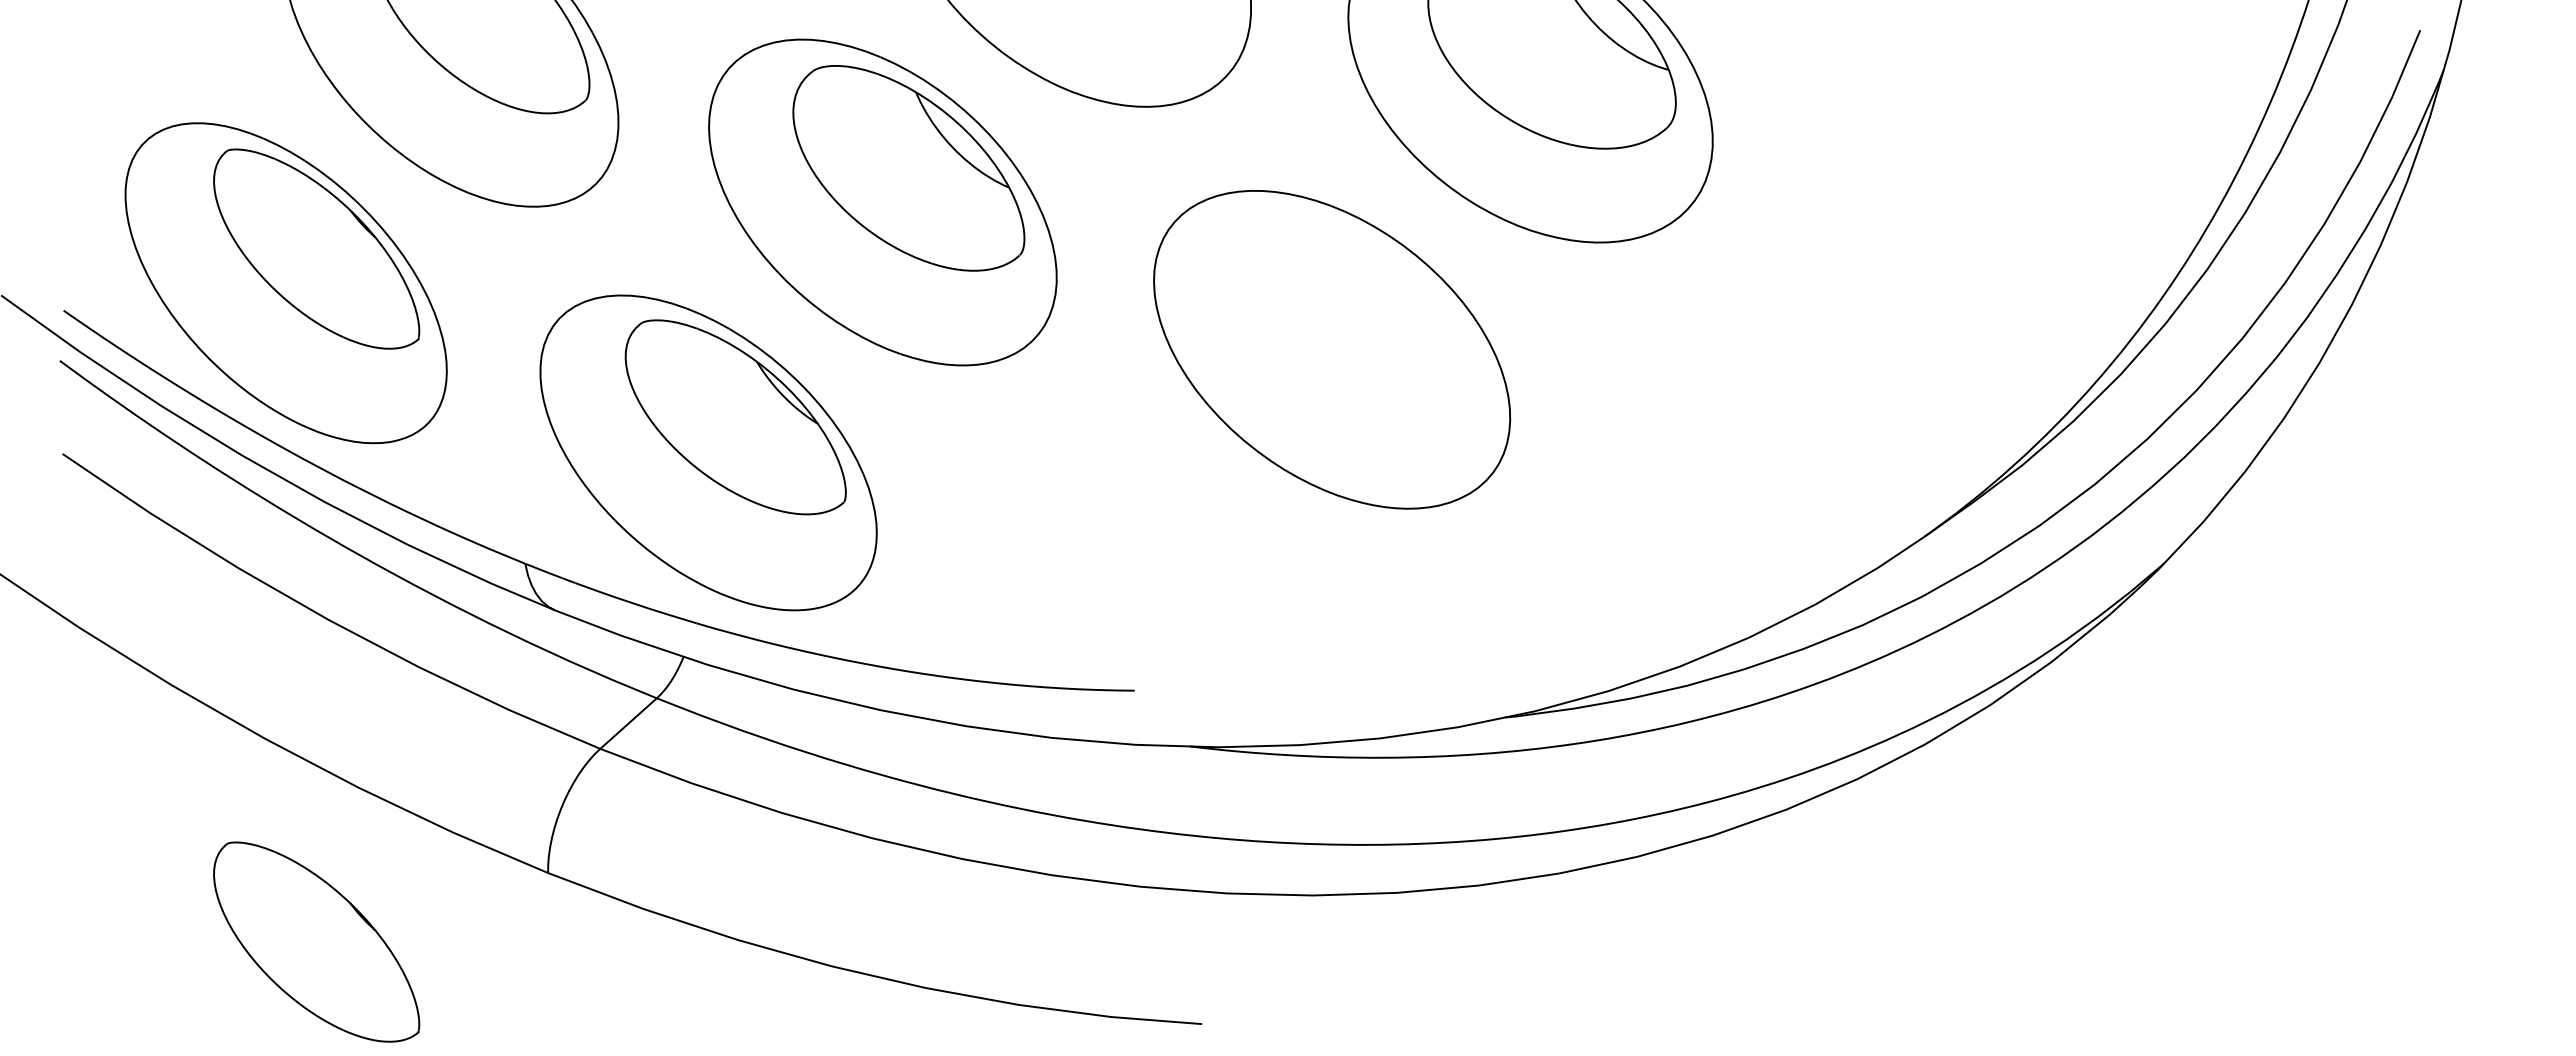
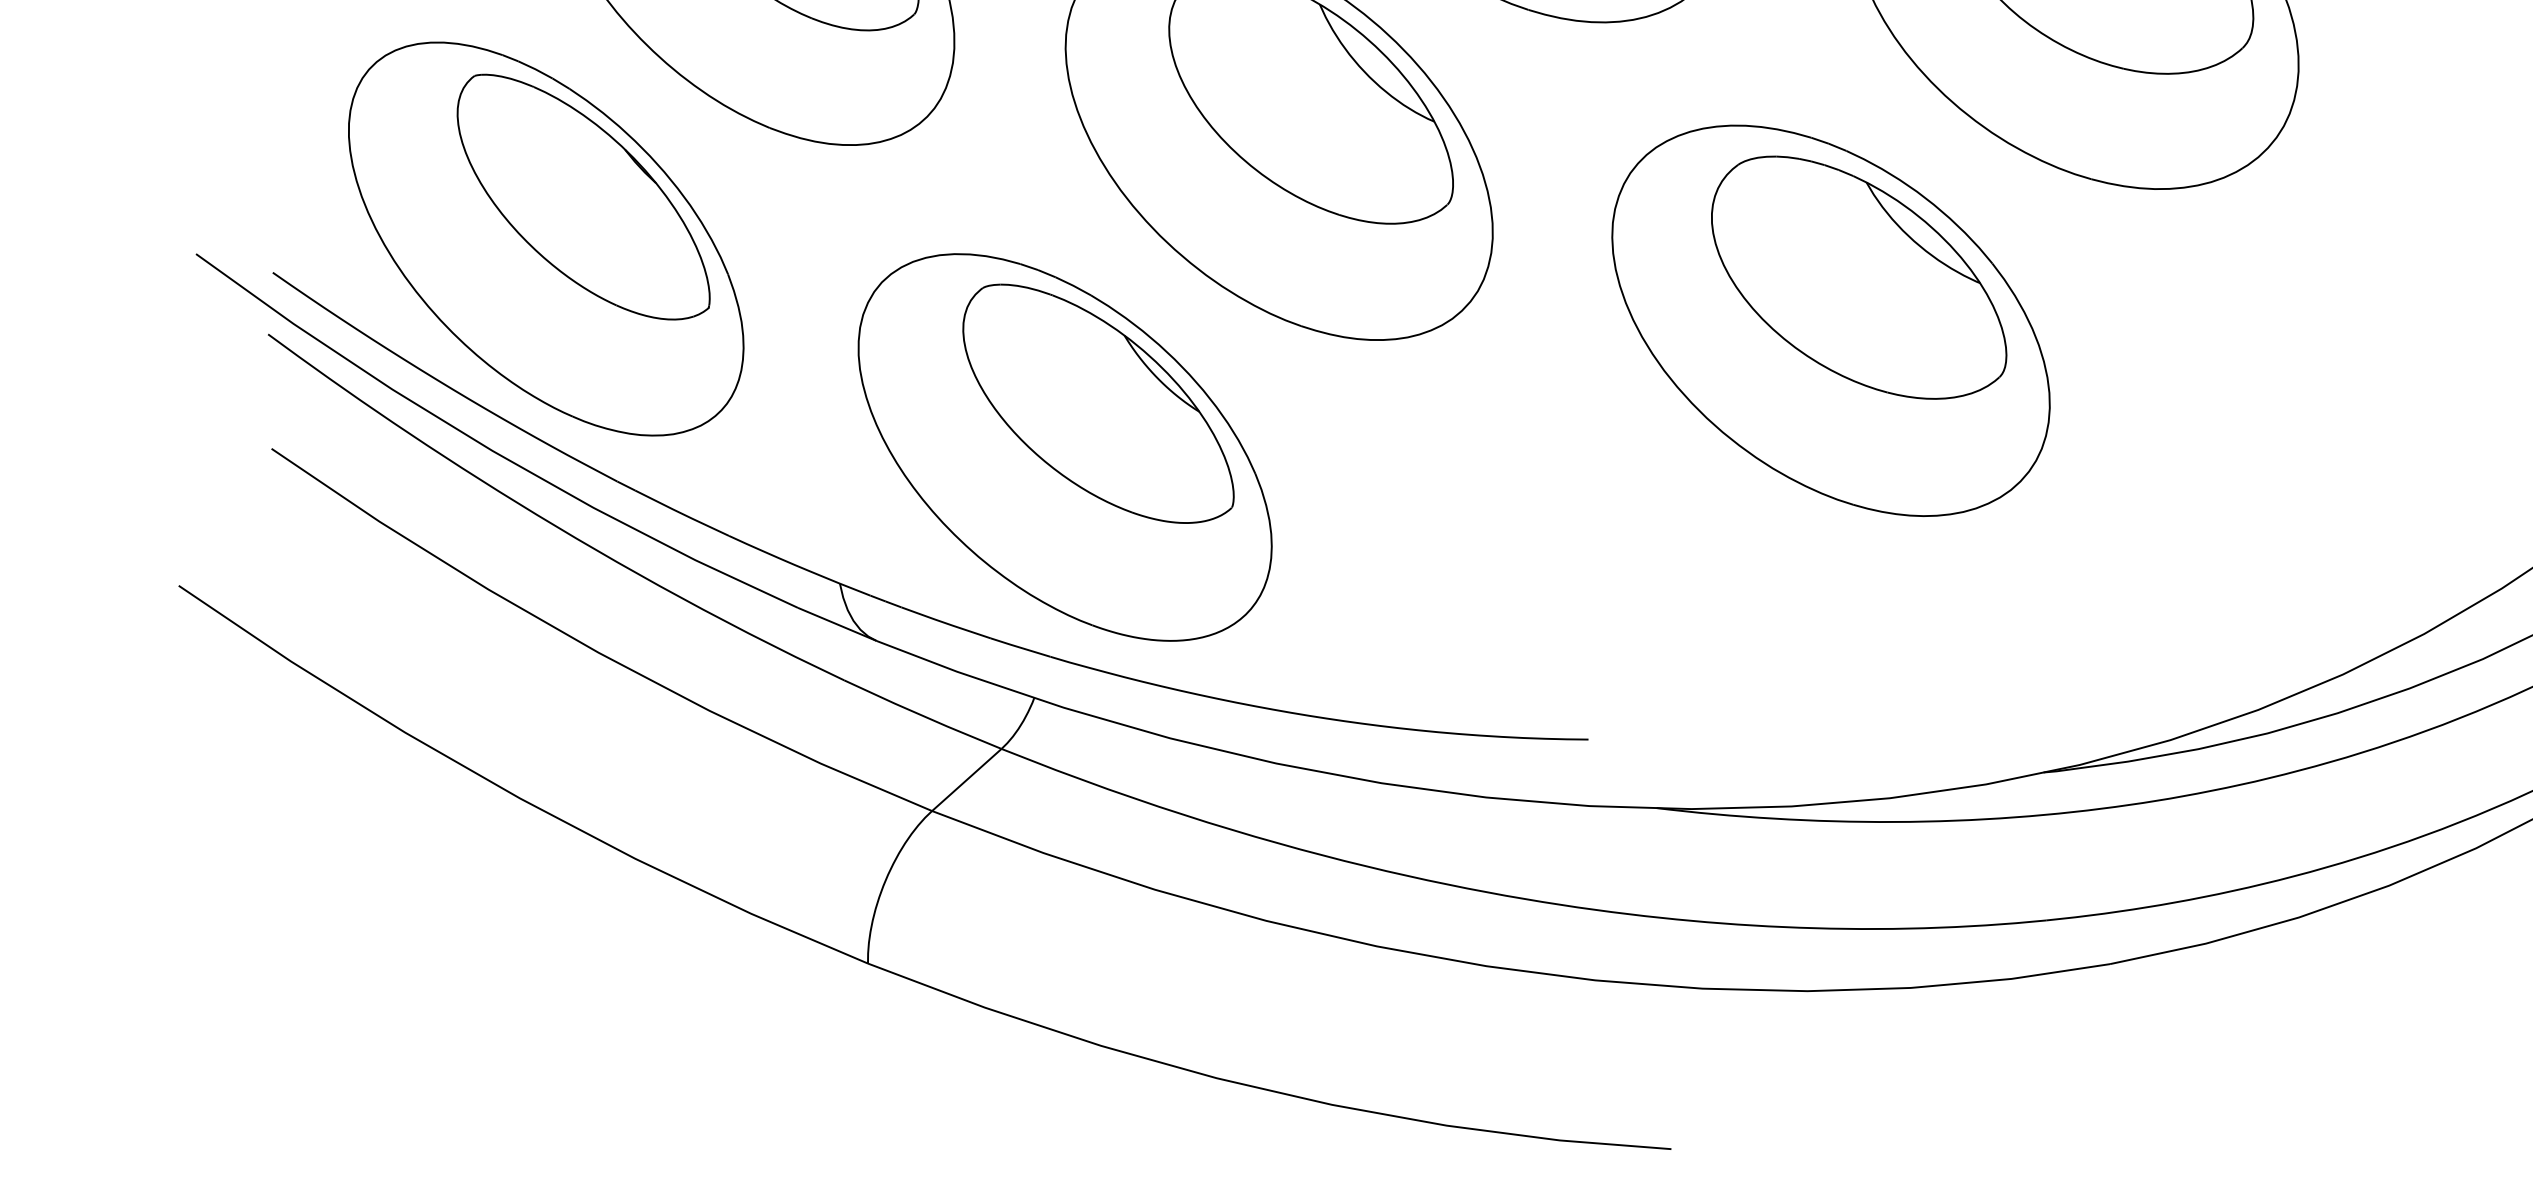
part: (1354, 314) -> (1858, 277), added
part: (316, 941) -> (583, 1047), removed

